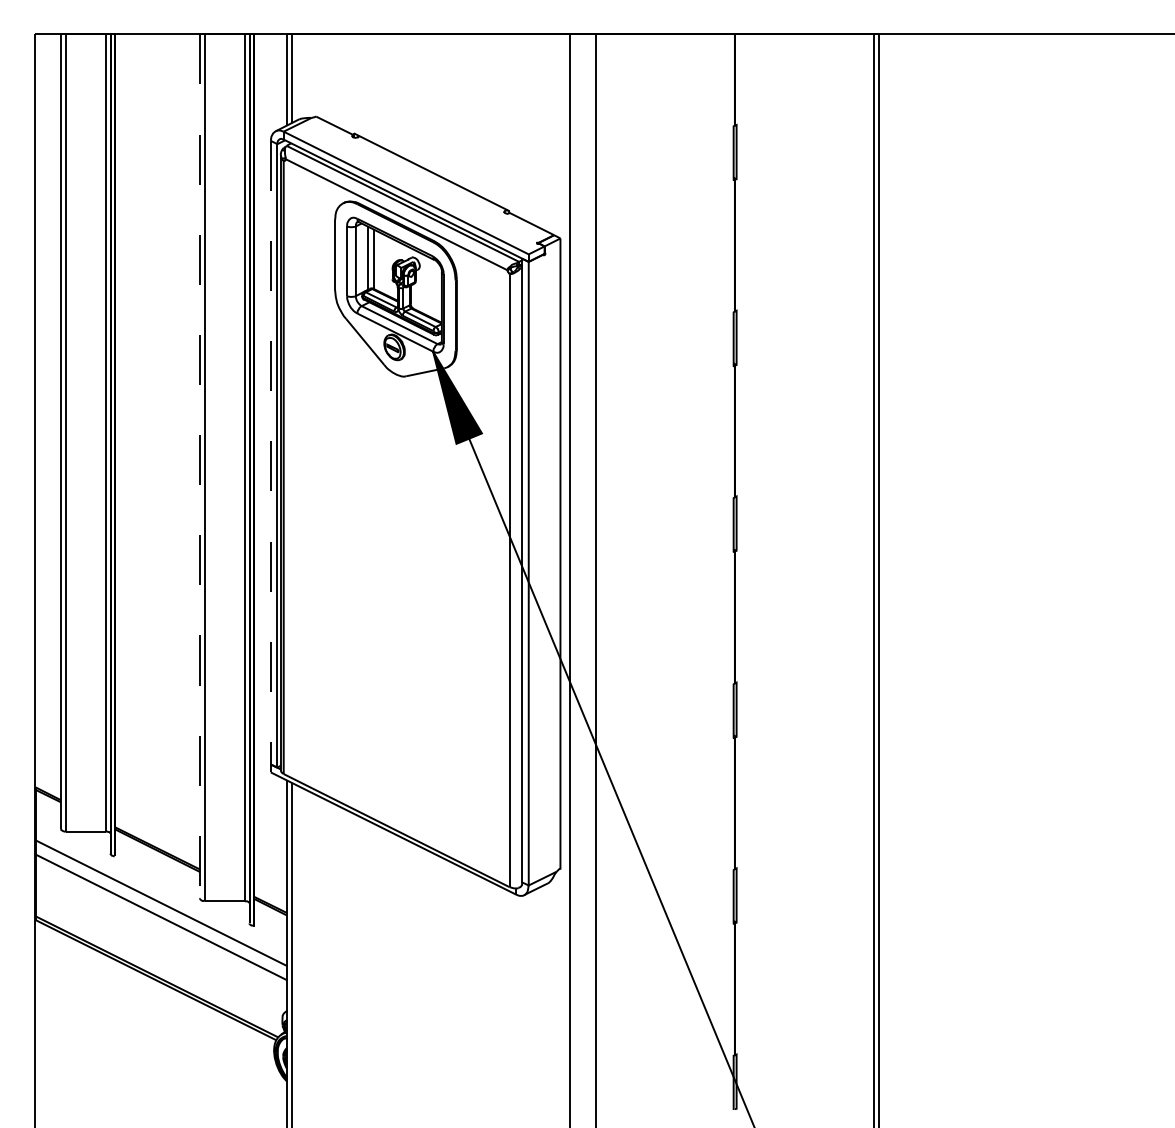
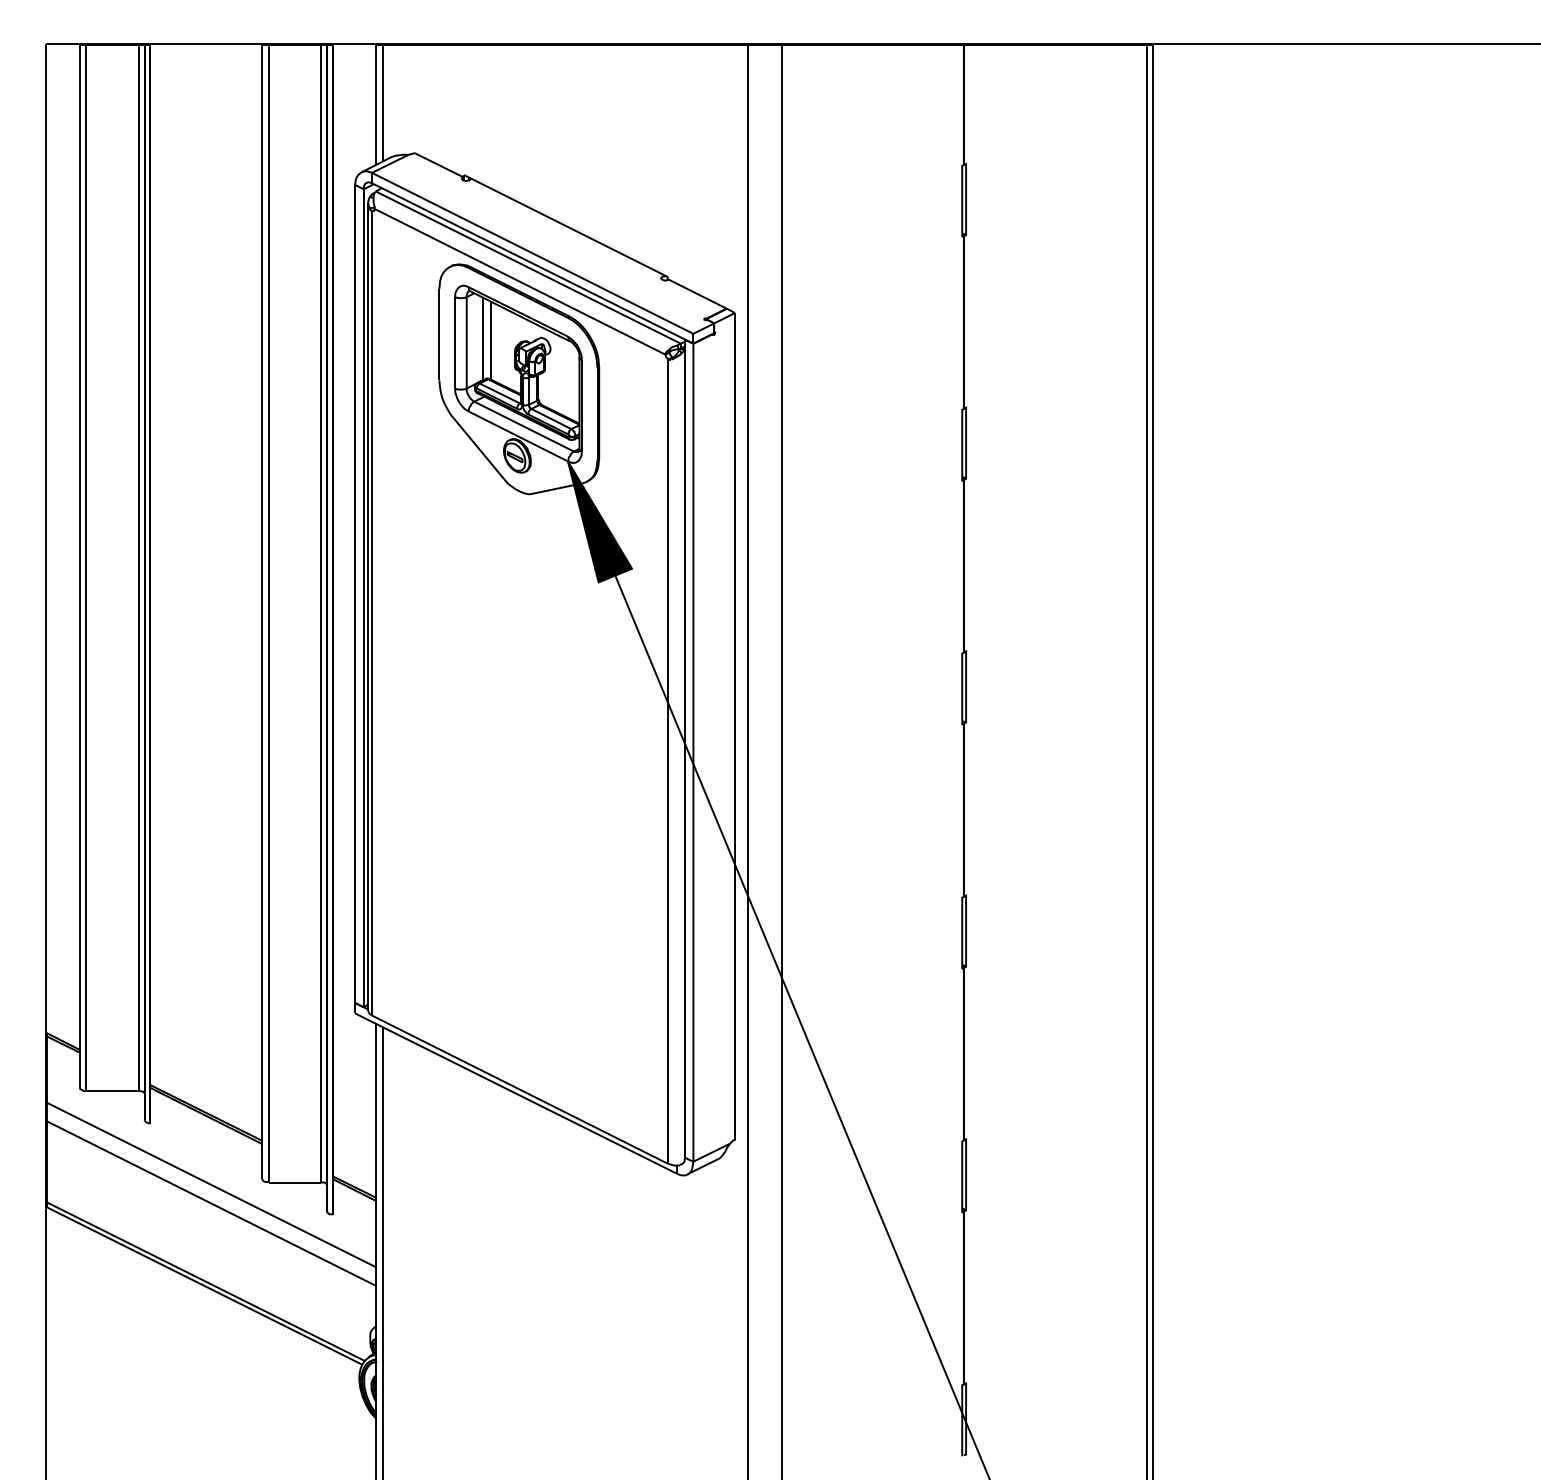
line: (271, 453) -> (355, 594), dashed -> solid
line: (200, 466) -> (262, 612), dashed -> solid

